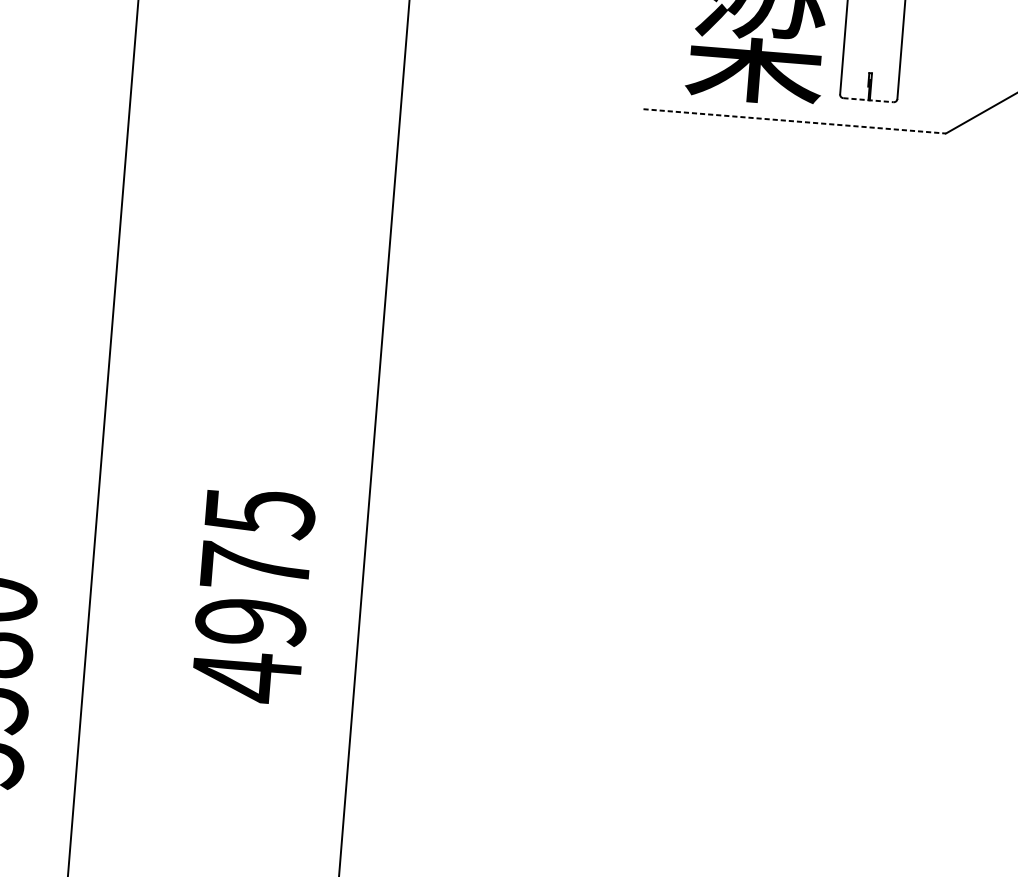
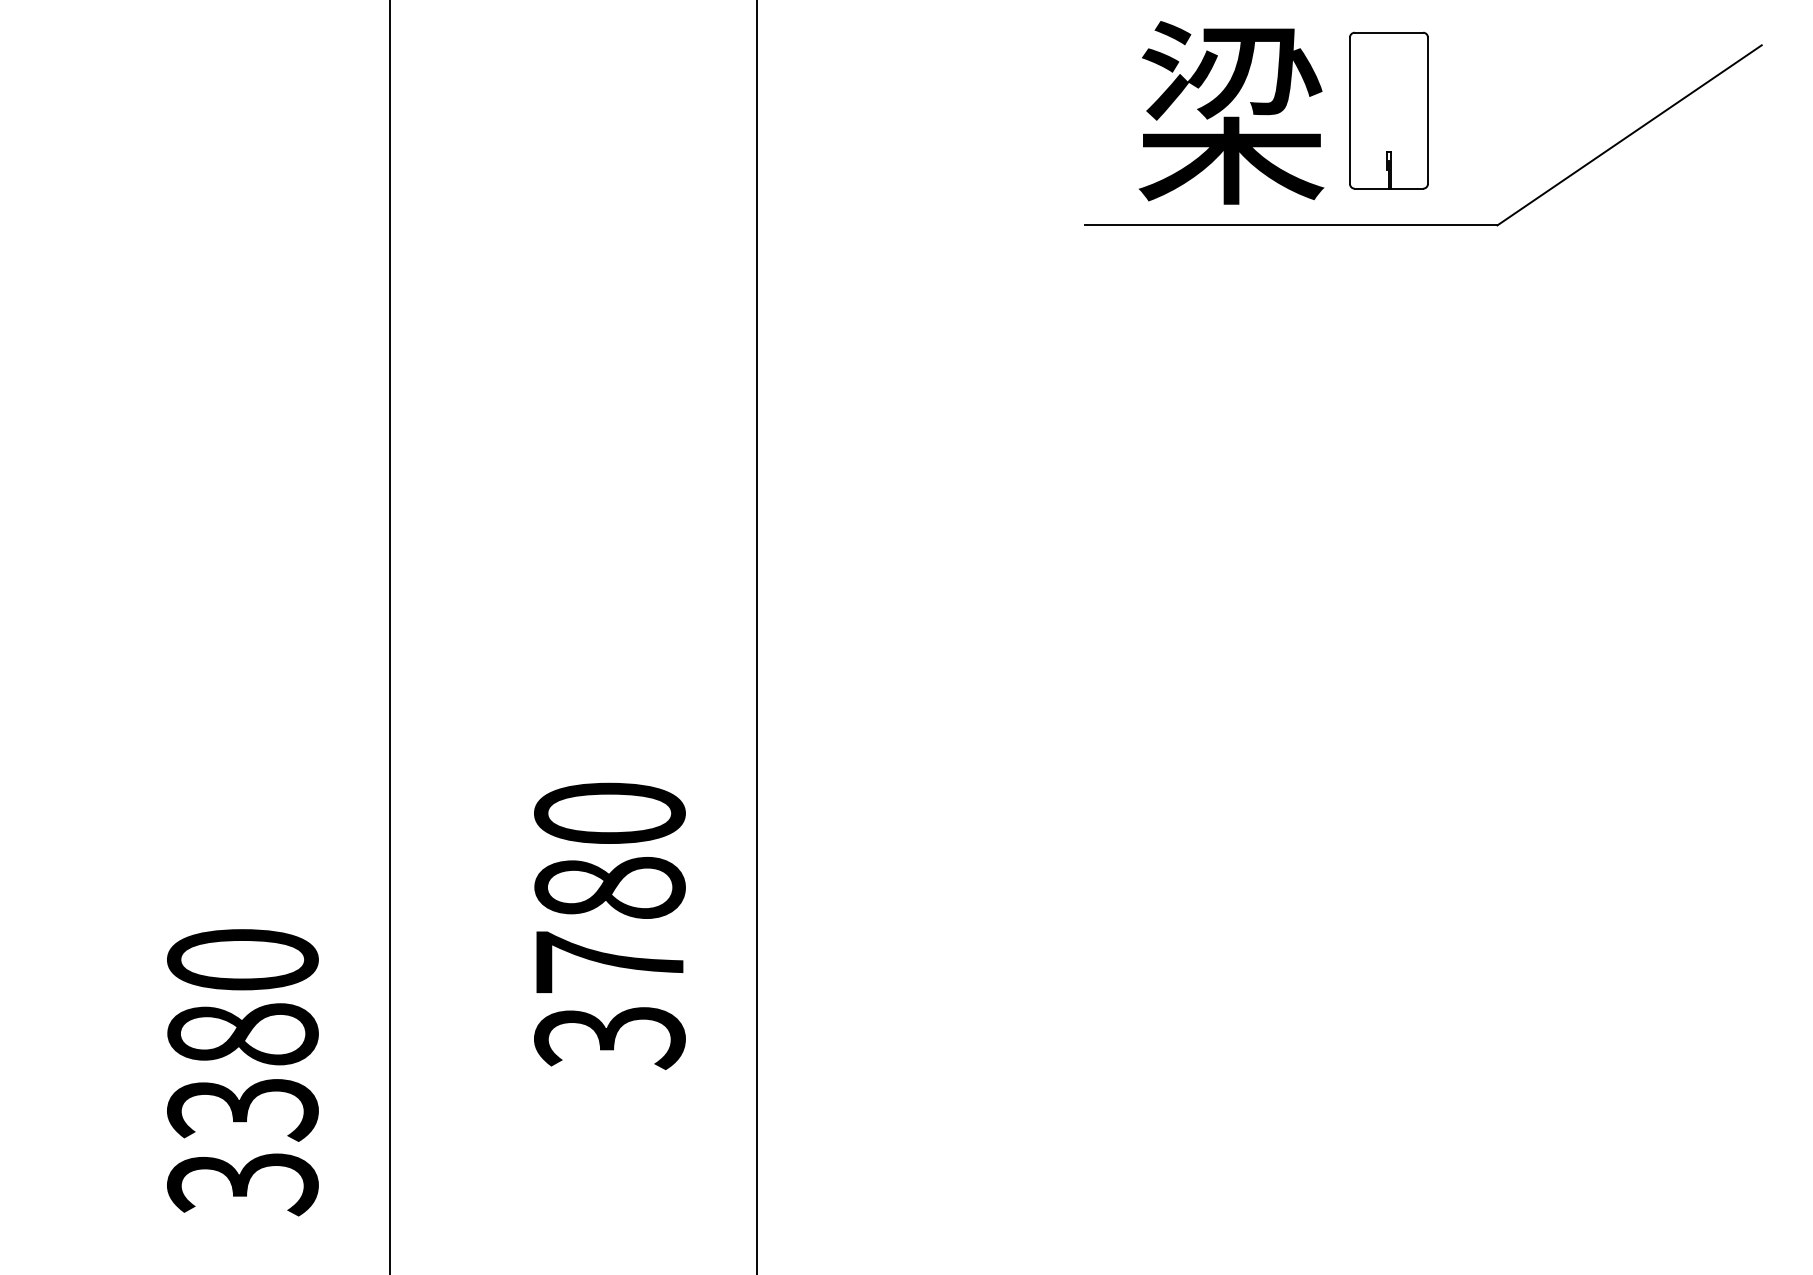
line: (868, 100) -> (1389, 188), dashed -> solid
line: (794, 121) -> (1291, 225), dashed -> solid
text: (252, 595) -> (609, 926), 4975 -> 3780

